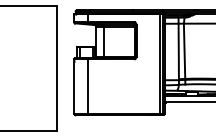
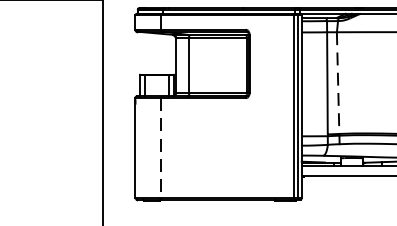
line: (184, 51) -> (338, 83), solid -> dashed
line: (88, 87) -> (161, 149), solid -> dashed

